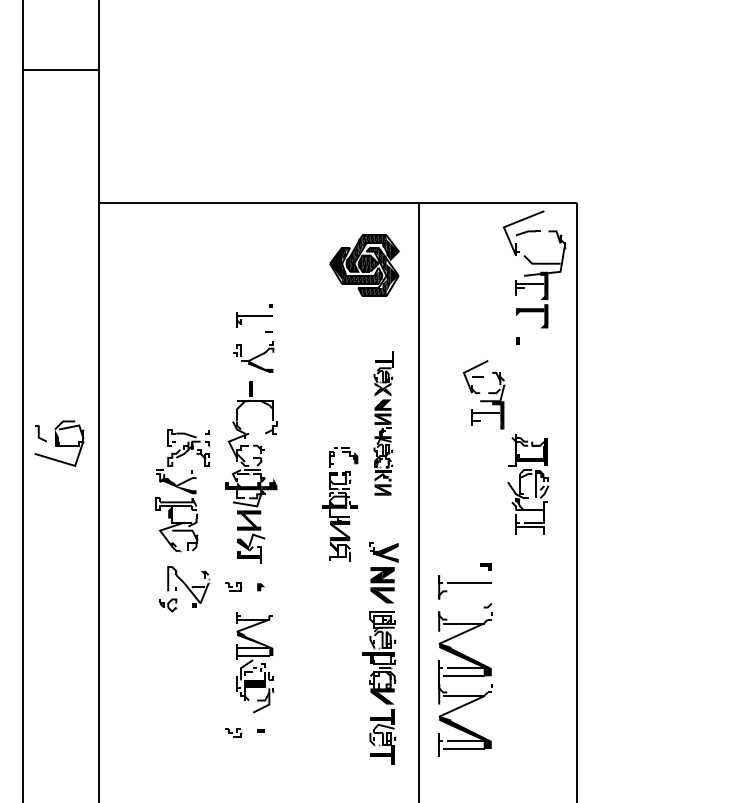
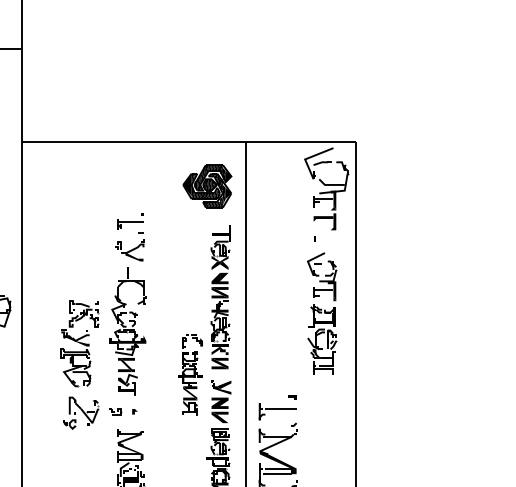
part: (484, 394) -> (322, 276), moved
part: (383, 423) -> (220, 296), size x1.43
part: (340, 504) -> (190, 374), moved

